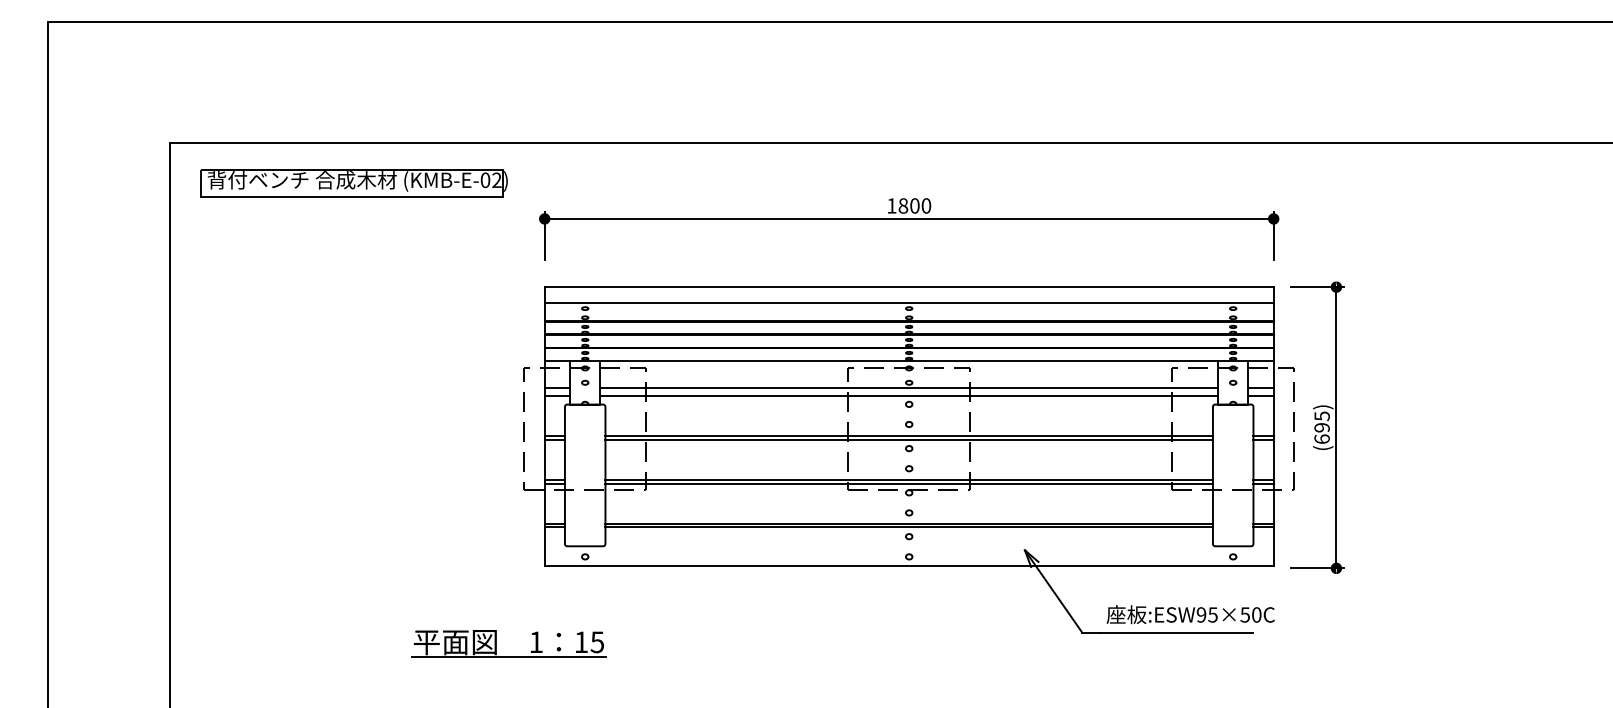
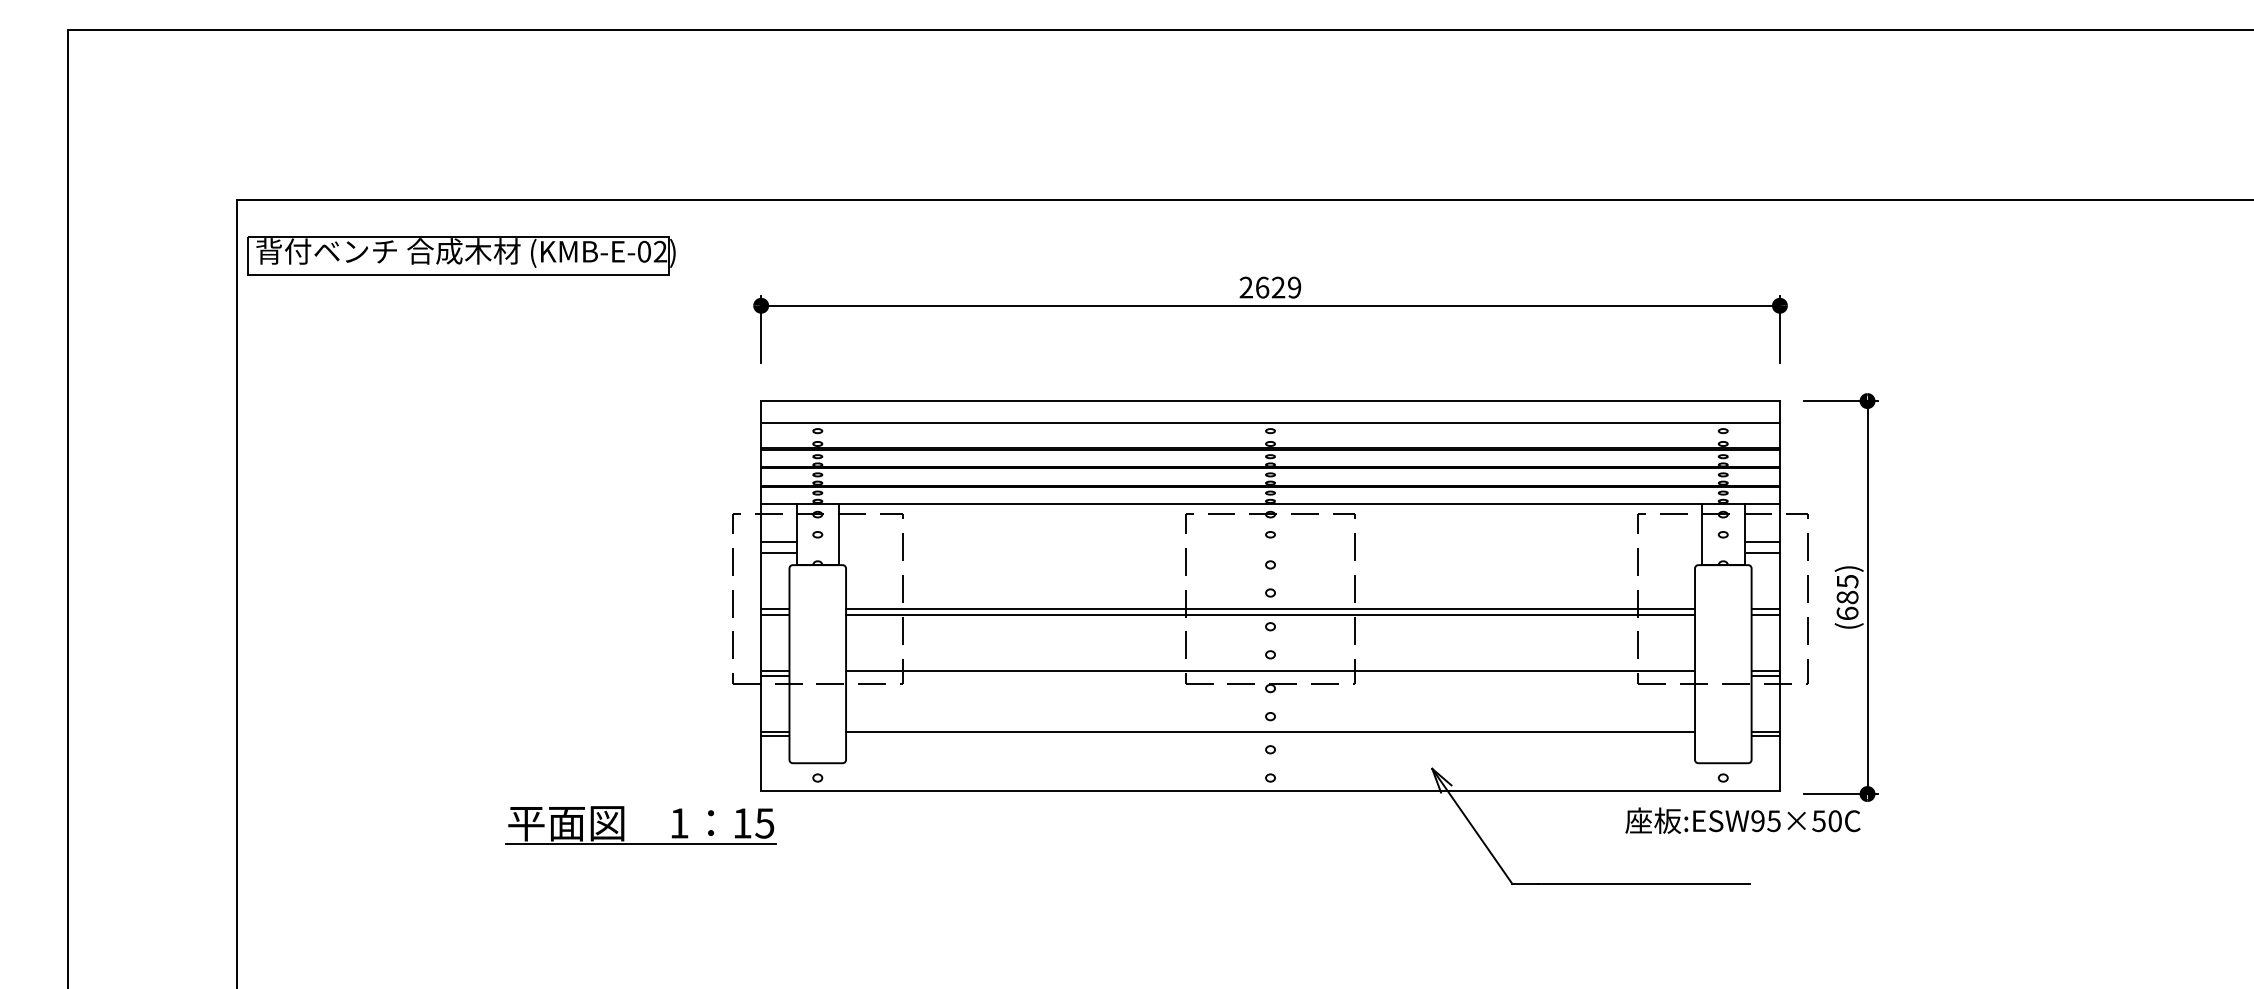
part: (354, 182) -> (461, 255), moved
text: (909, 205) -> (1270, 287), 1800 -> 2629
line: (909, 388) -> (1270, 542), removed
line: (909, 395) -> (1270, 552), removed
text: (1322, 427) -> (1847, 597), (695) -> (685)
line: (909, 484) -> (1270, 676), removed
line: (909, 526) -> (1270, 735), removed
text: (1190, 614) -> (1742, 820), moved
part: (497, 643) -> (624, 825), moved

